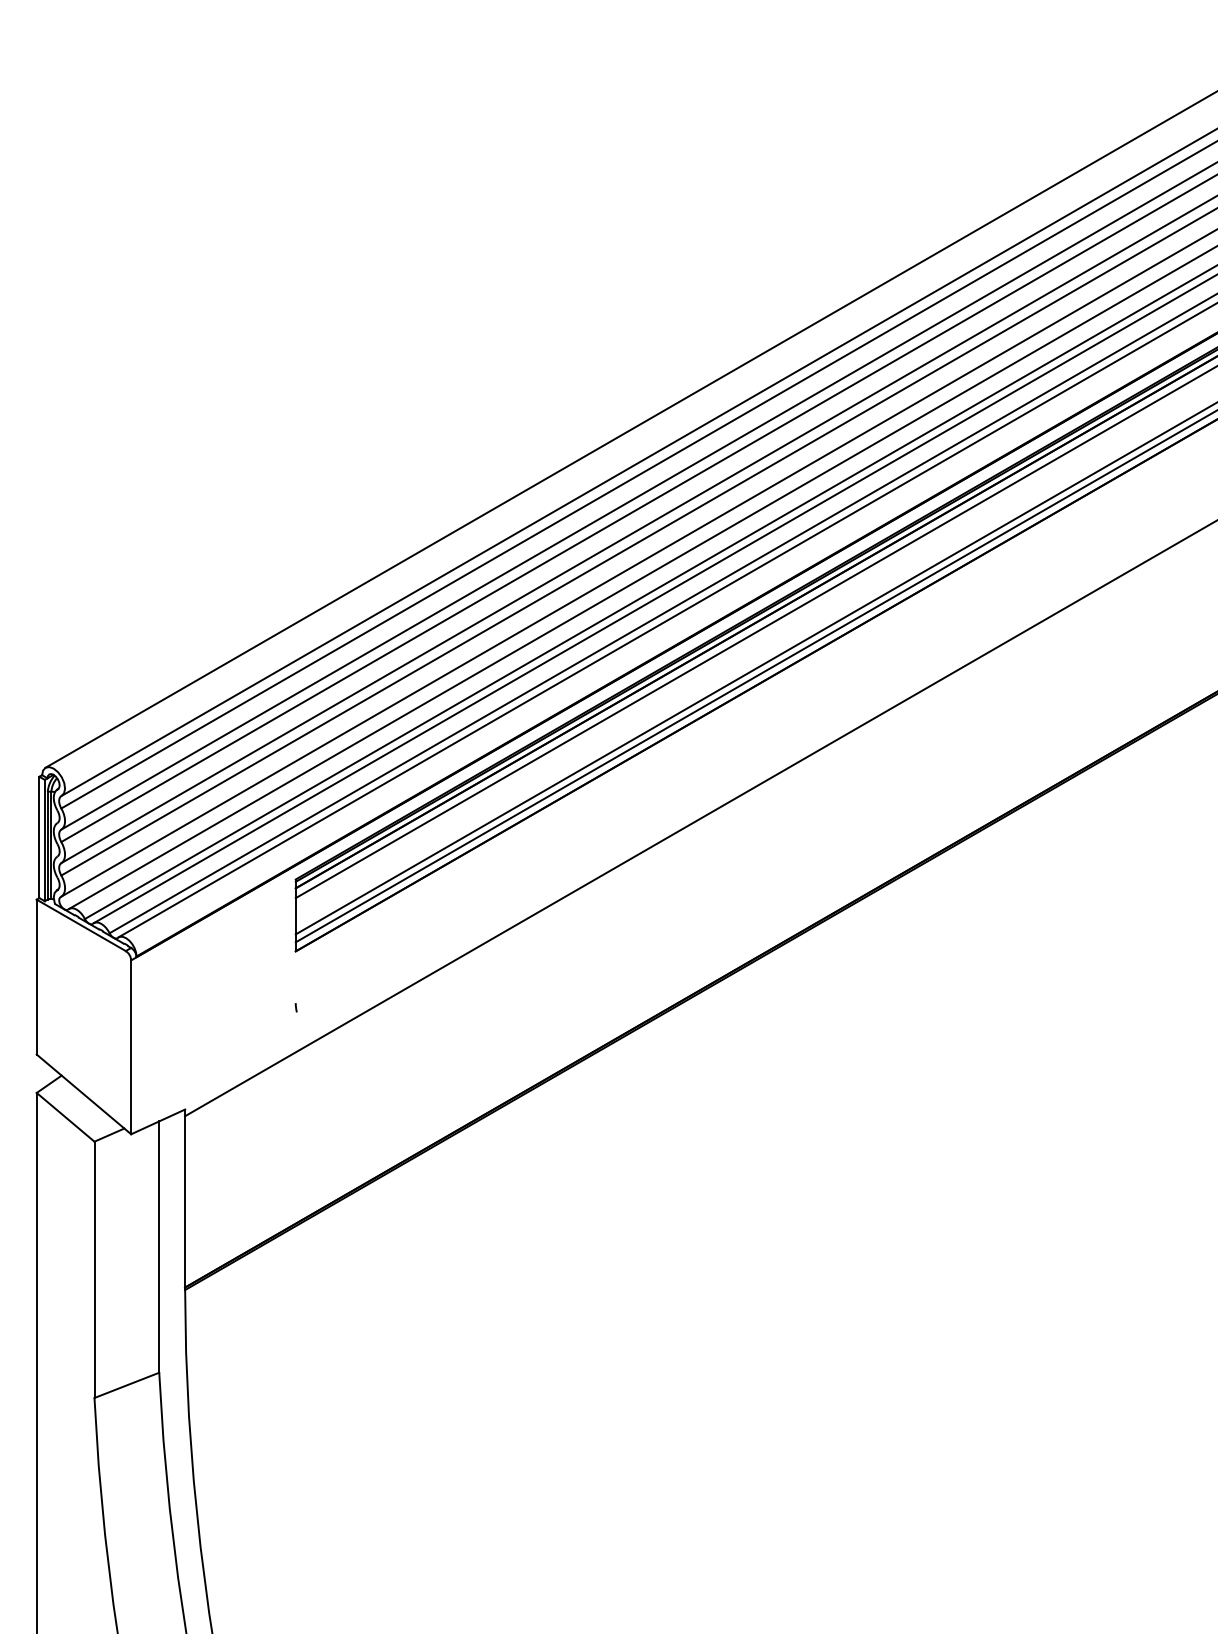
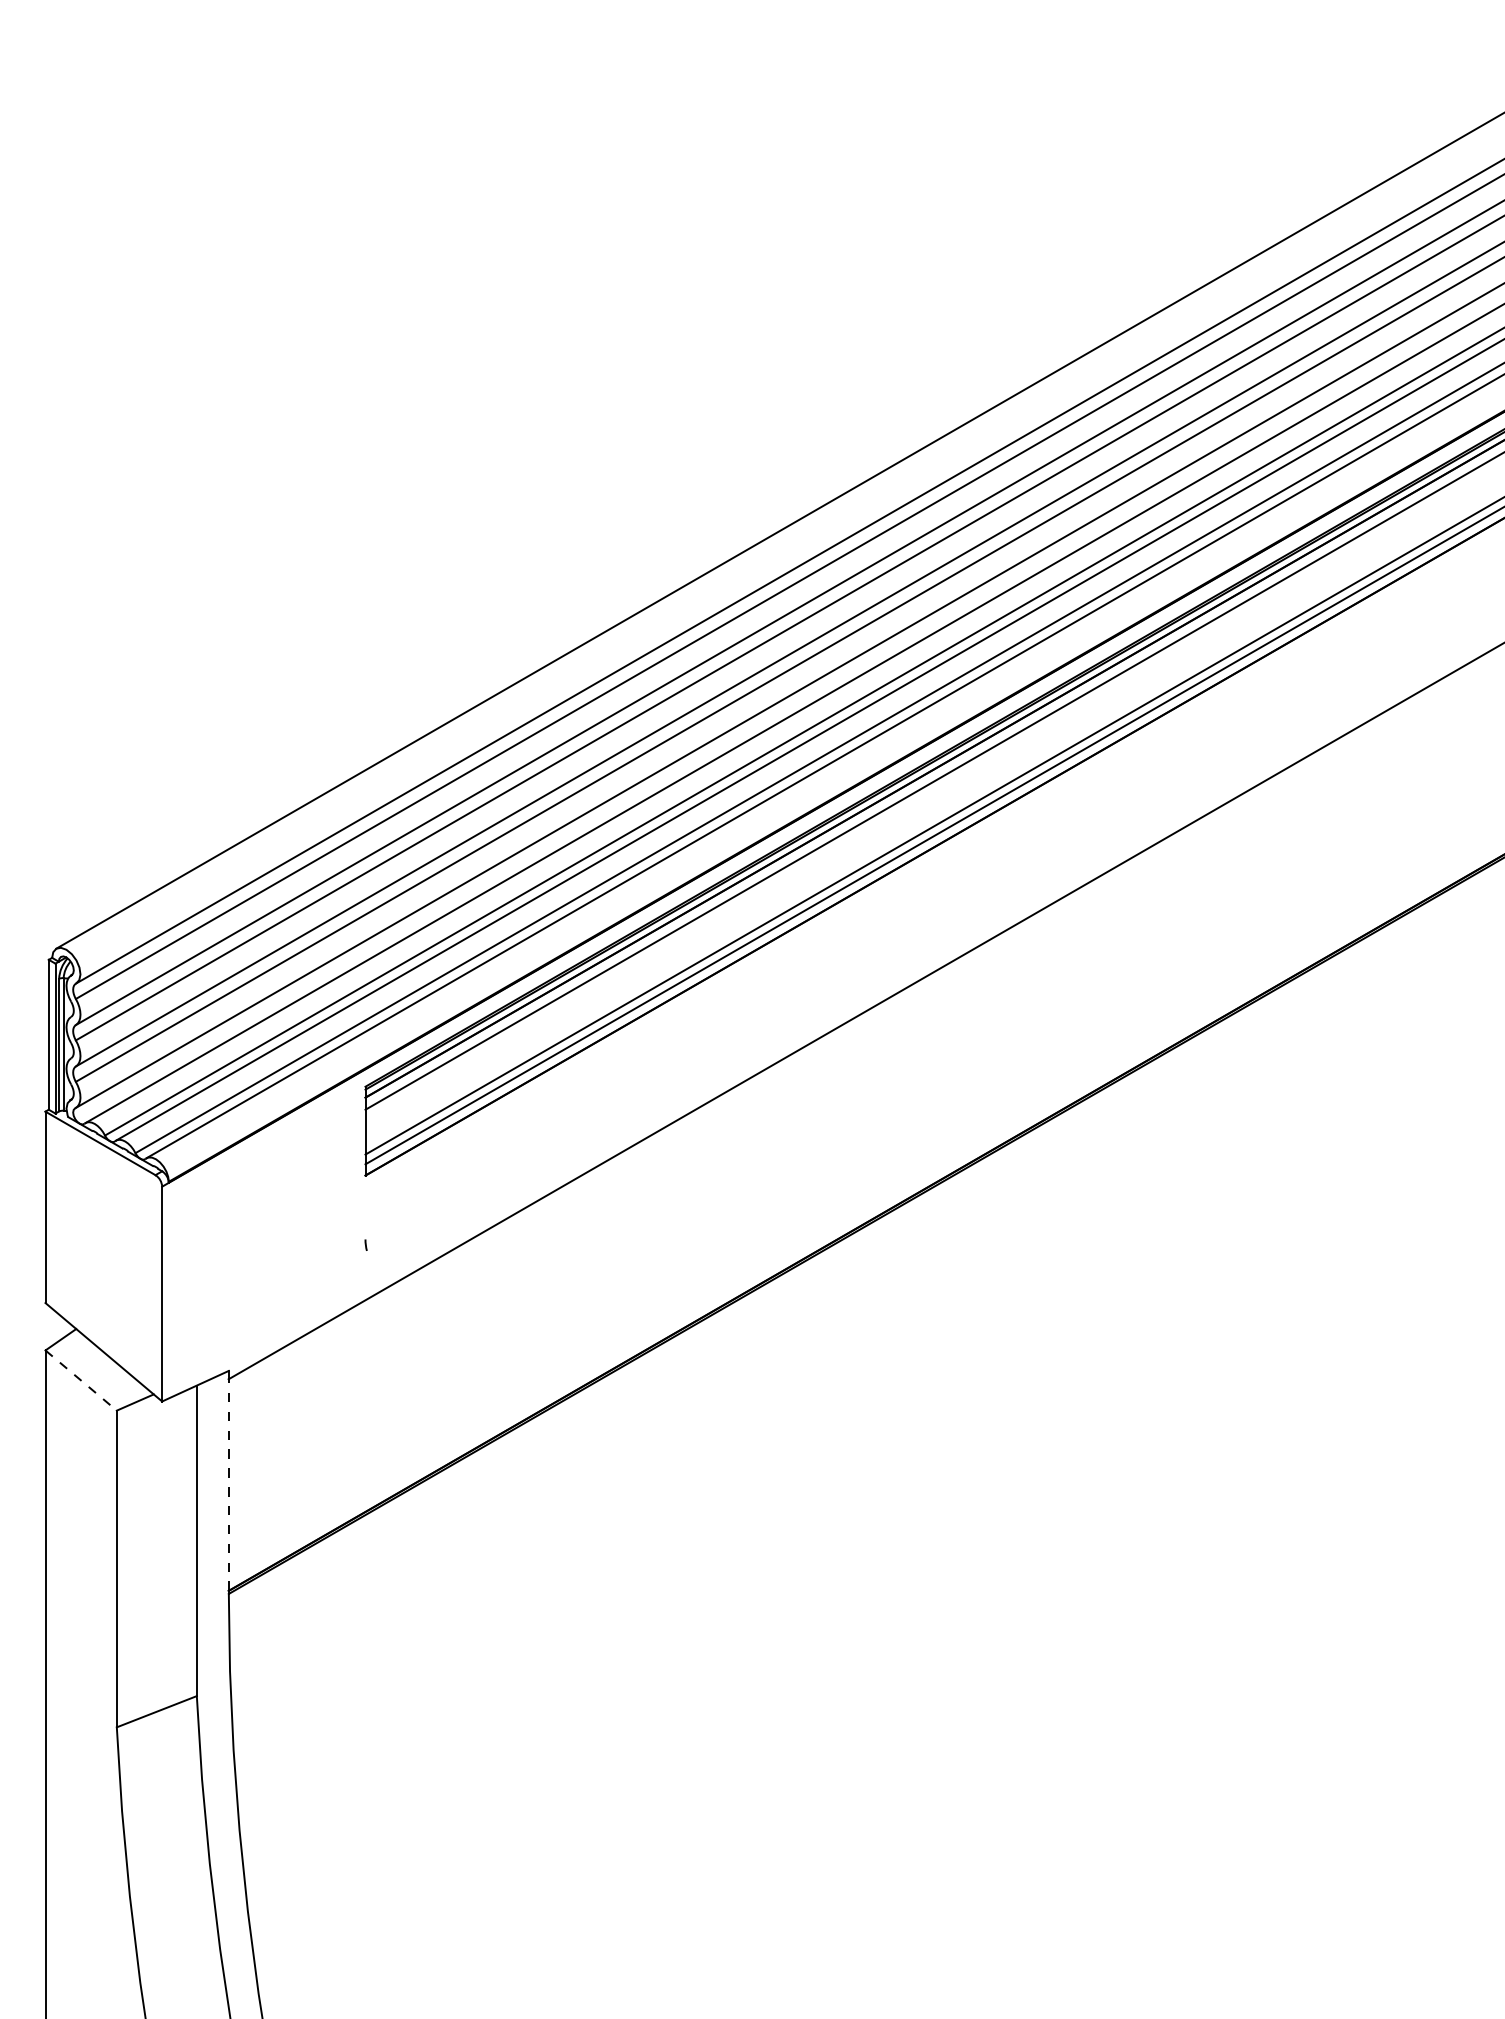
line: (65, 1117) -> (81, 1380), solid -> dashed
line: (185, 1201) -> (229, 1484), solid -> dashed

